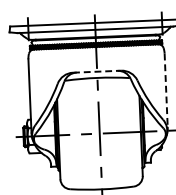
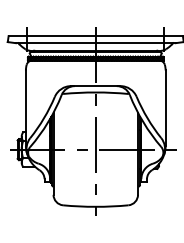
line: (96, 72) -> (95, 86), dashed -> solid
line: (166, 90) -> (165, 108), dashed -> solid

